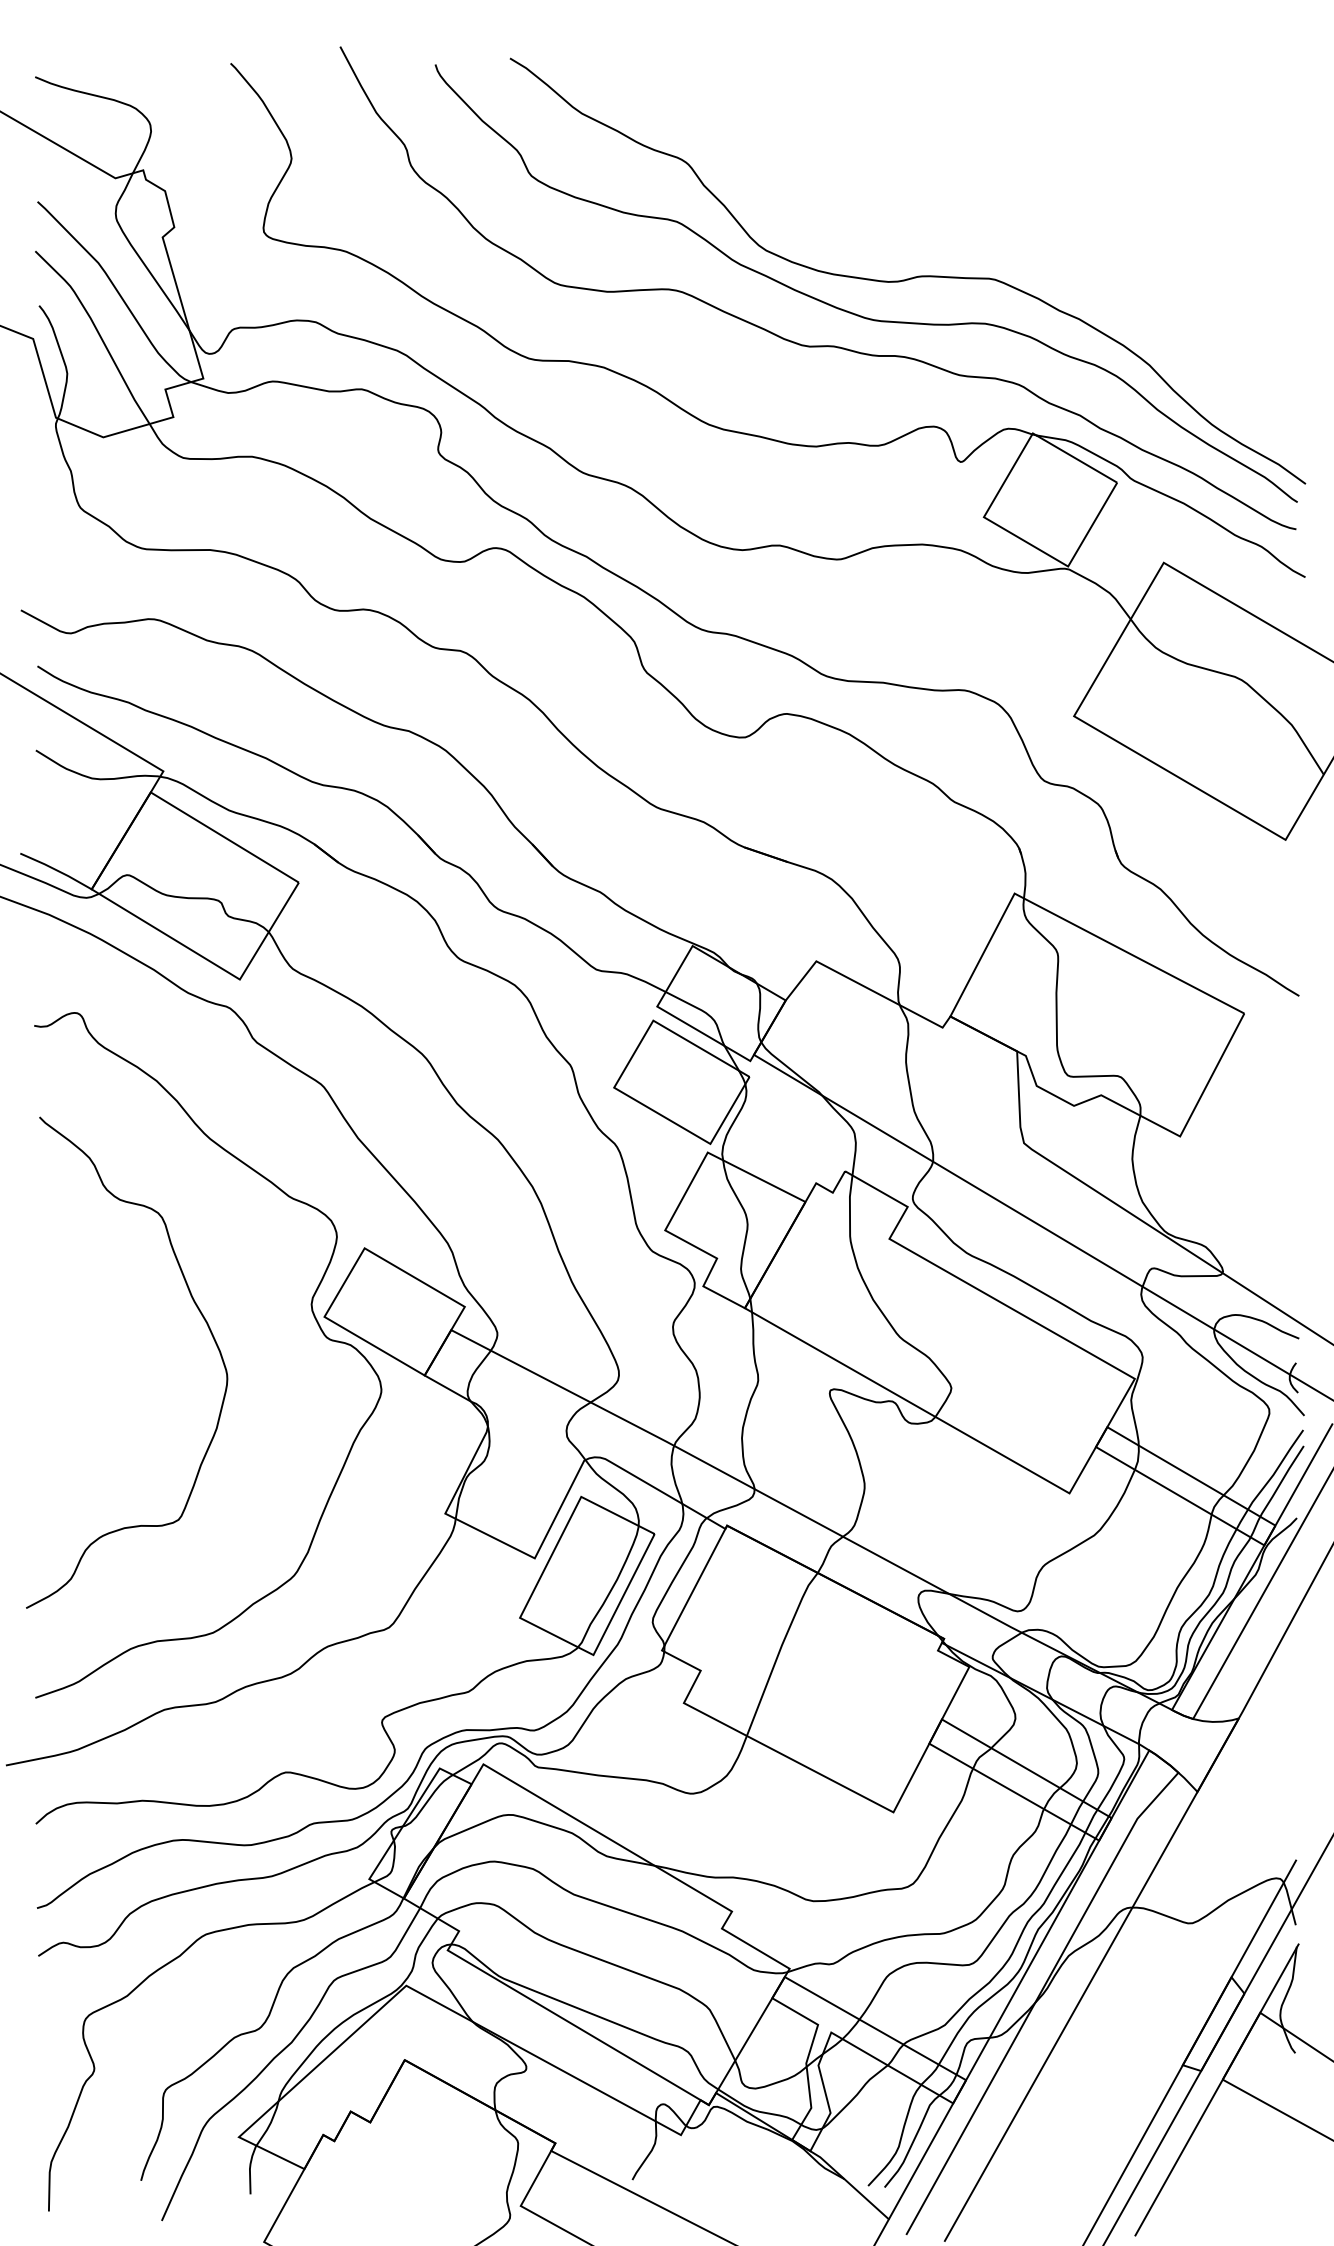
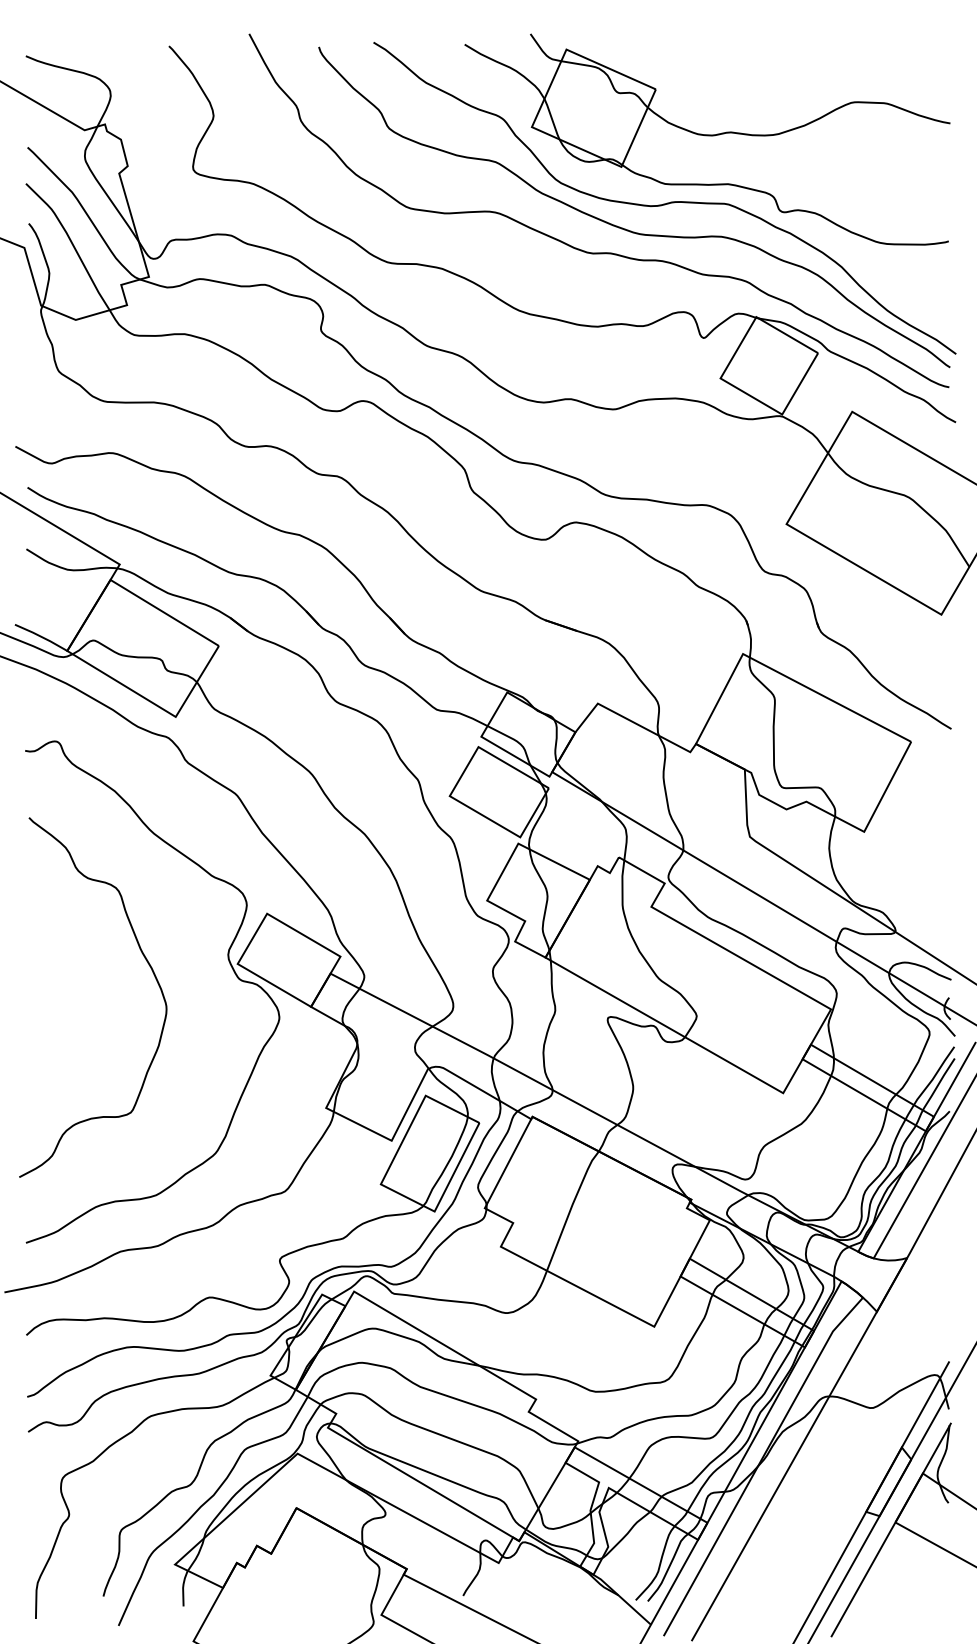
part: (965, 190) -> (707, 139), added

